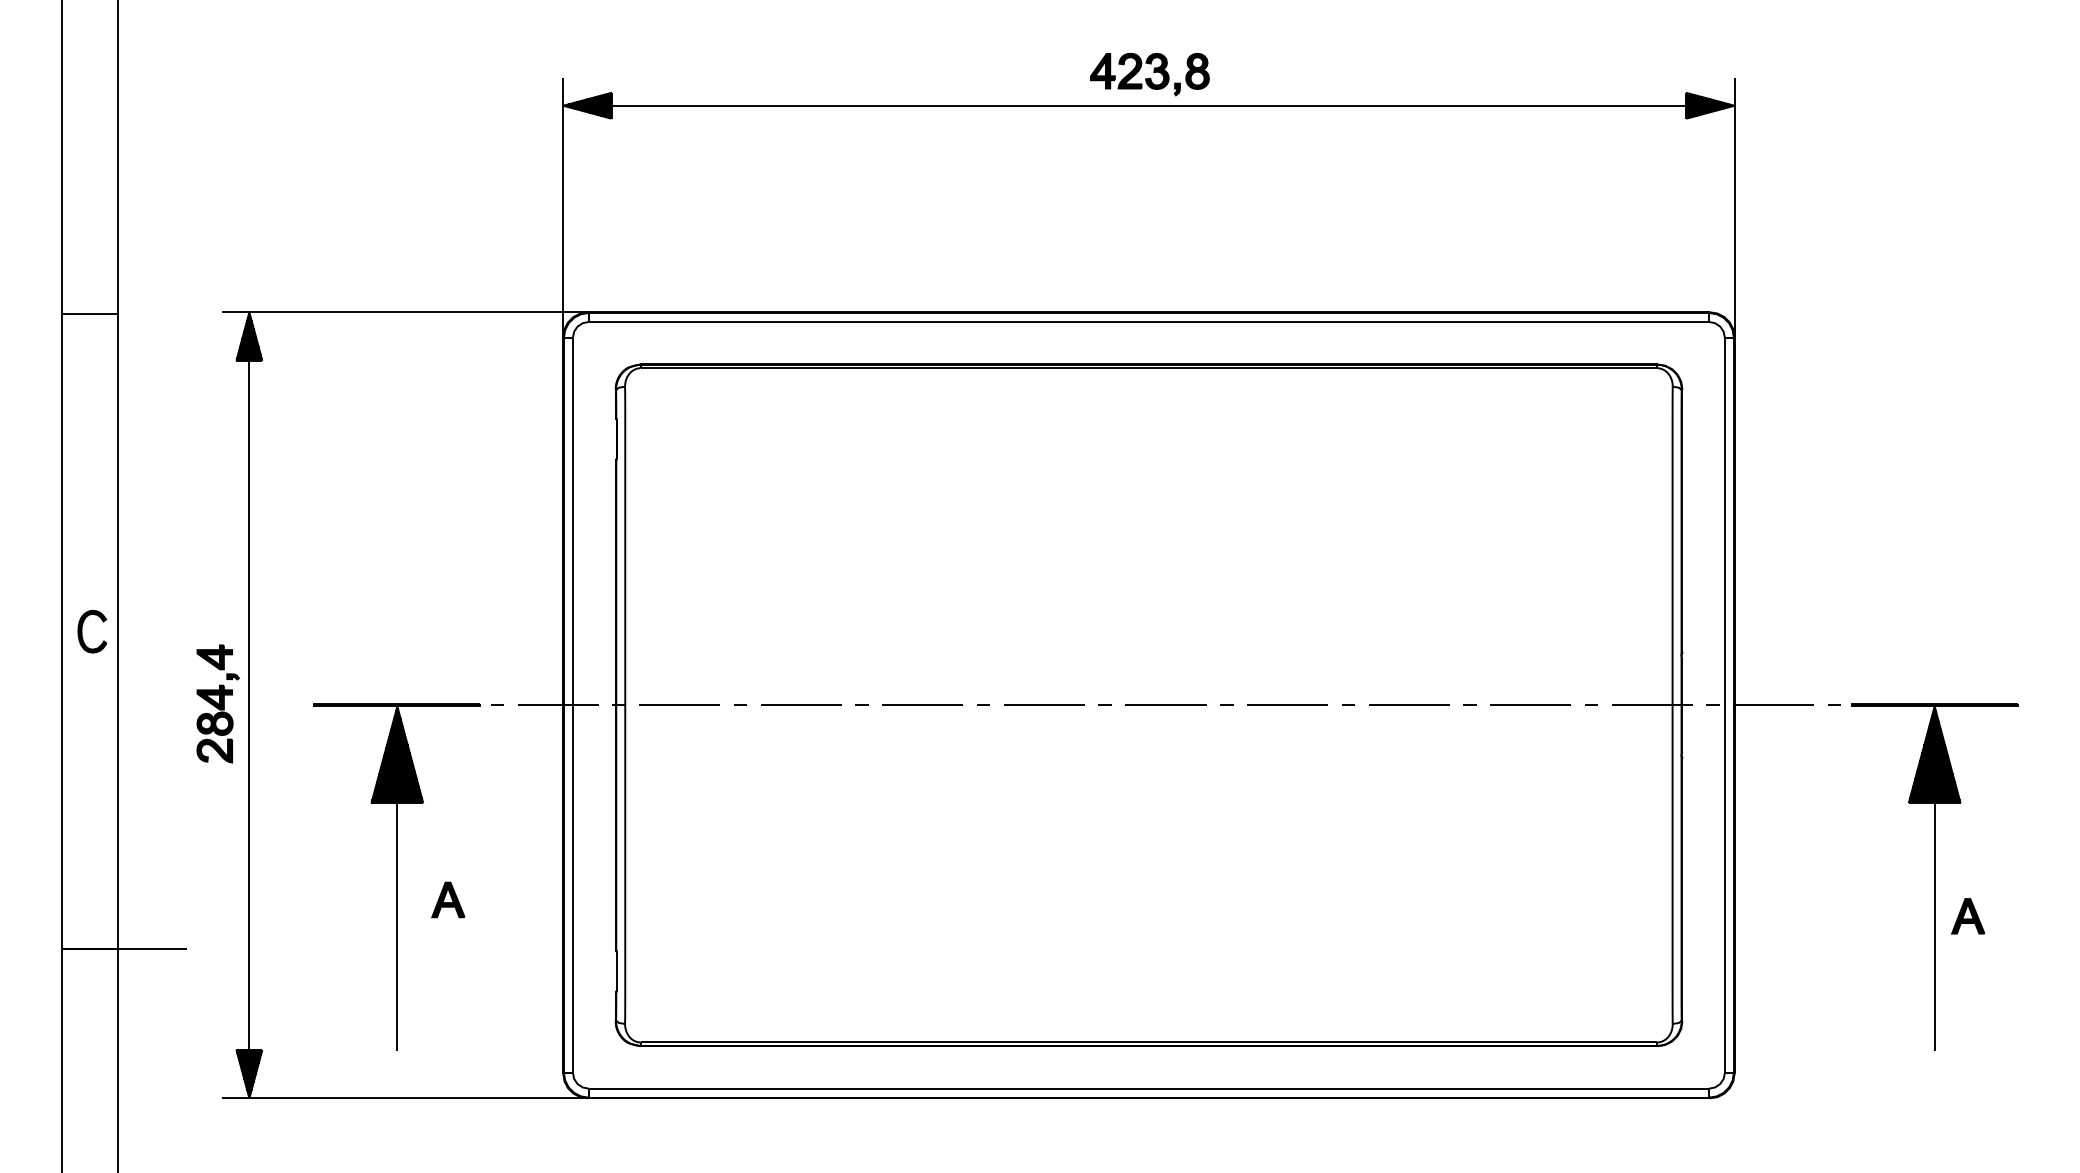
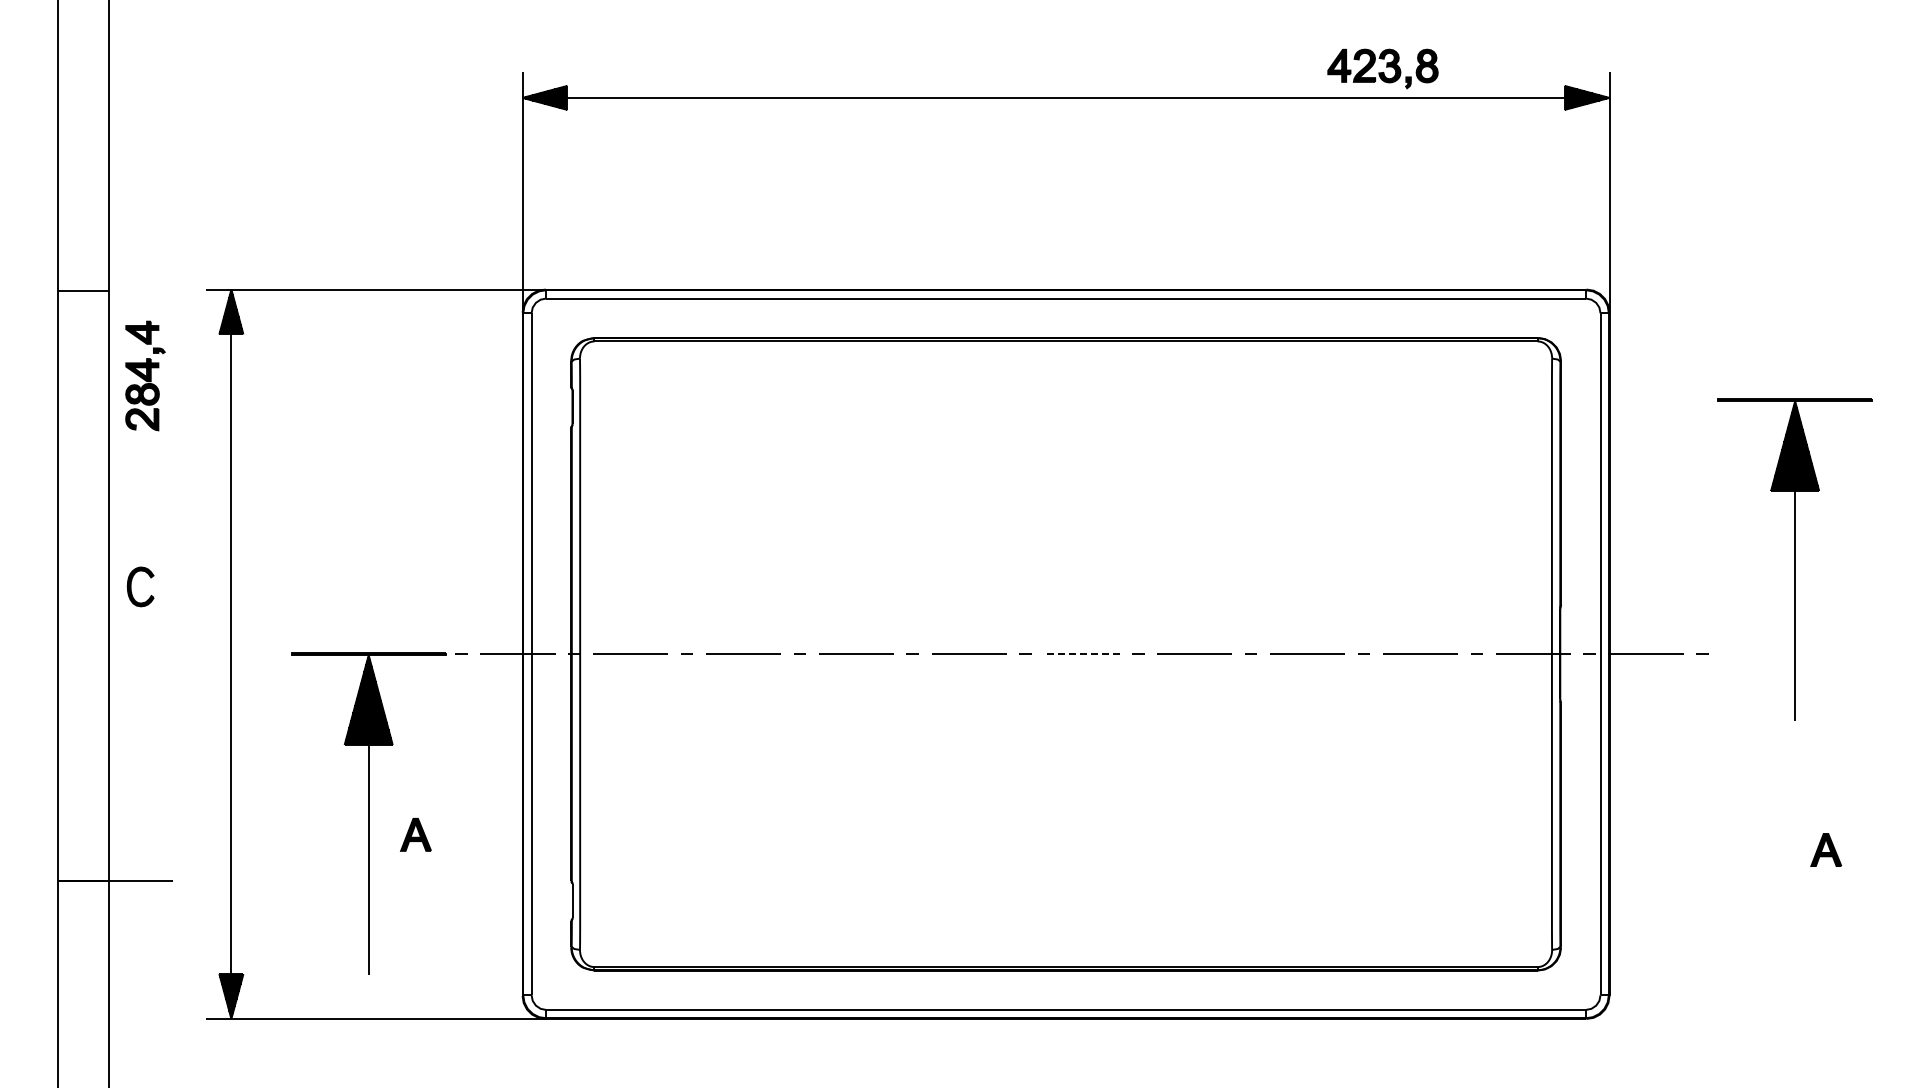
part: (1149, 74) -> (1382, 68), moved
part: (82, 631) -> (131, 586), moved
part: (218, 703) -> (145, 375), moved
line: (1165, 705) -> (1081, 654), solid -> dashed
part: (1933, 876) -> (1794, 559), moved

